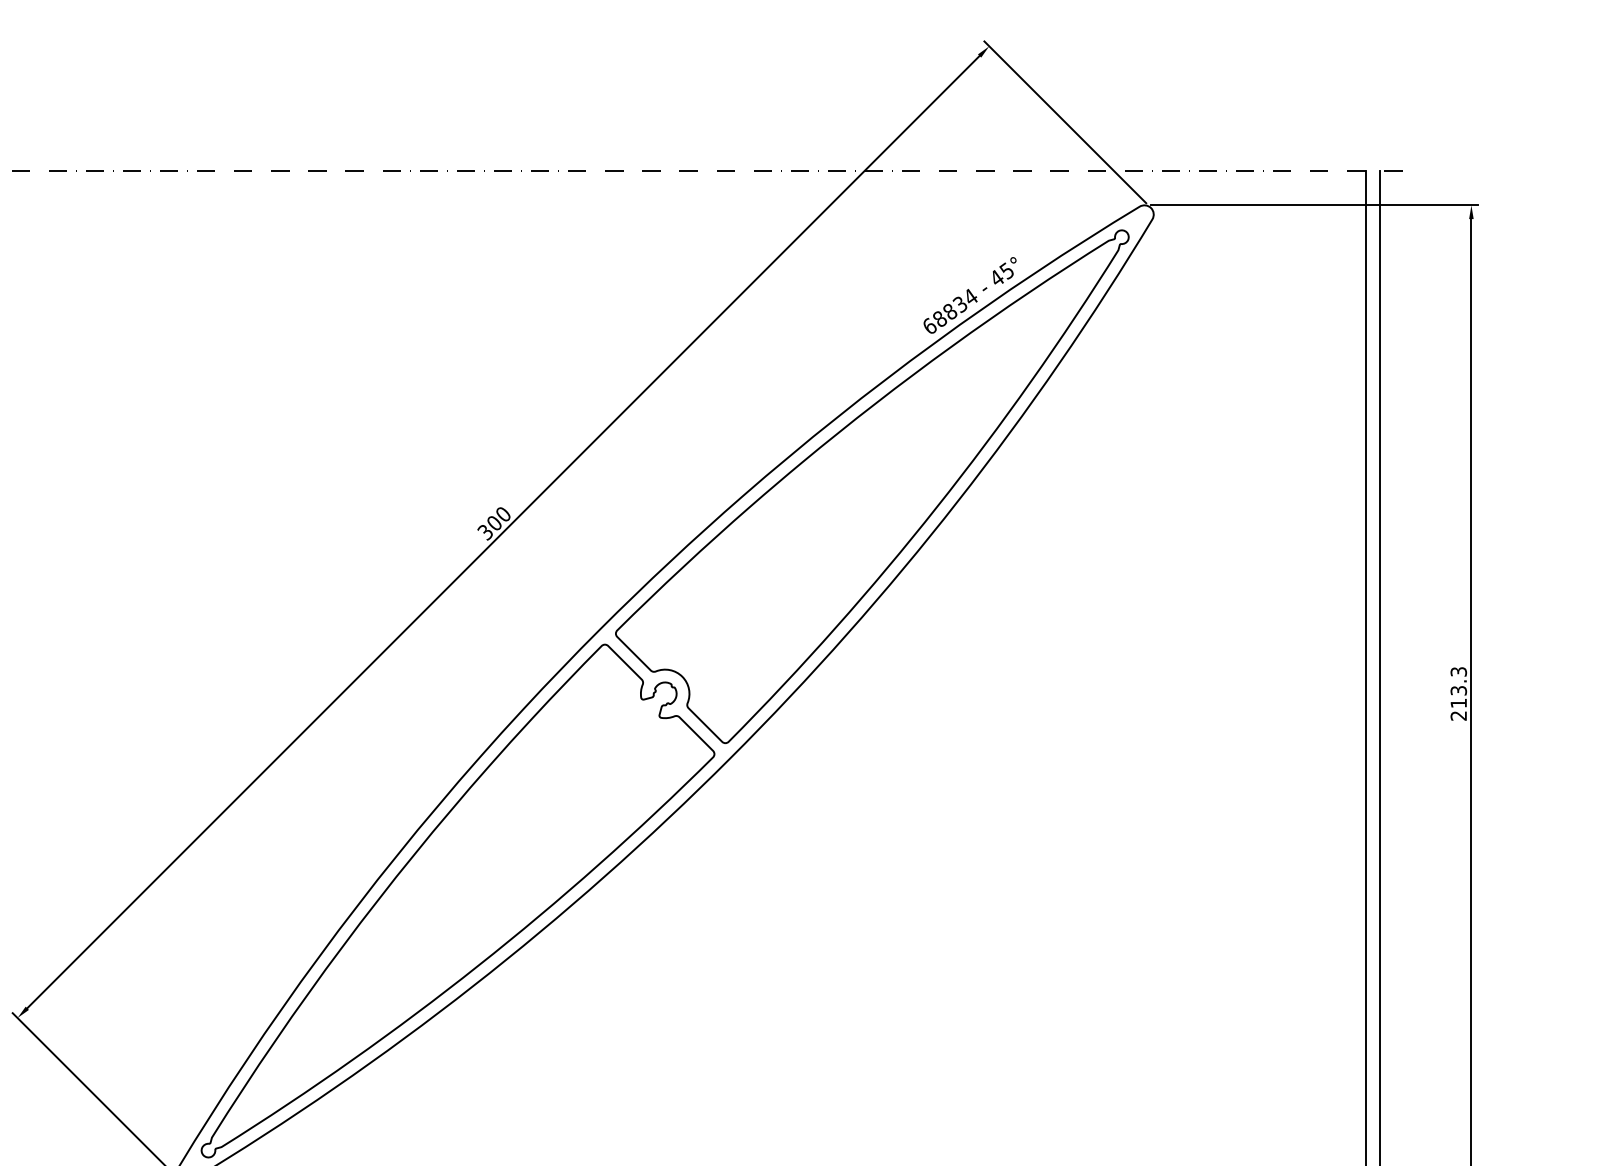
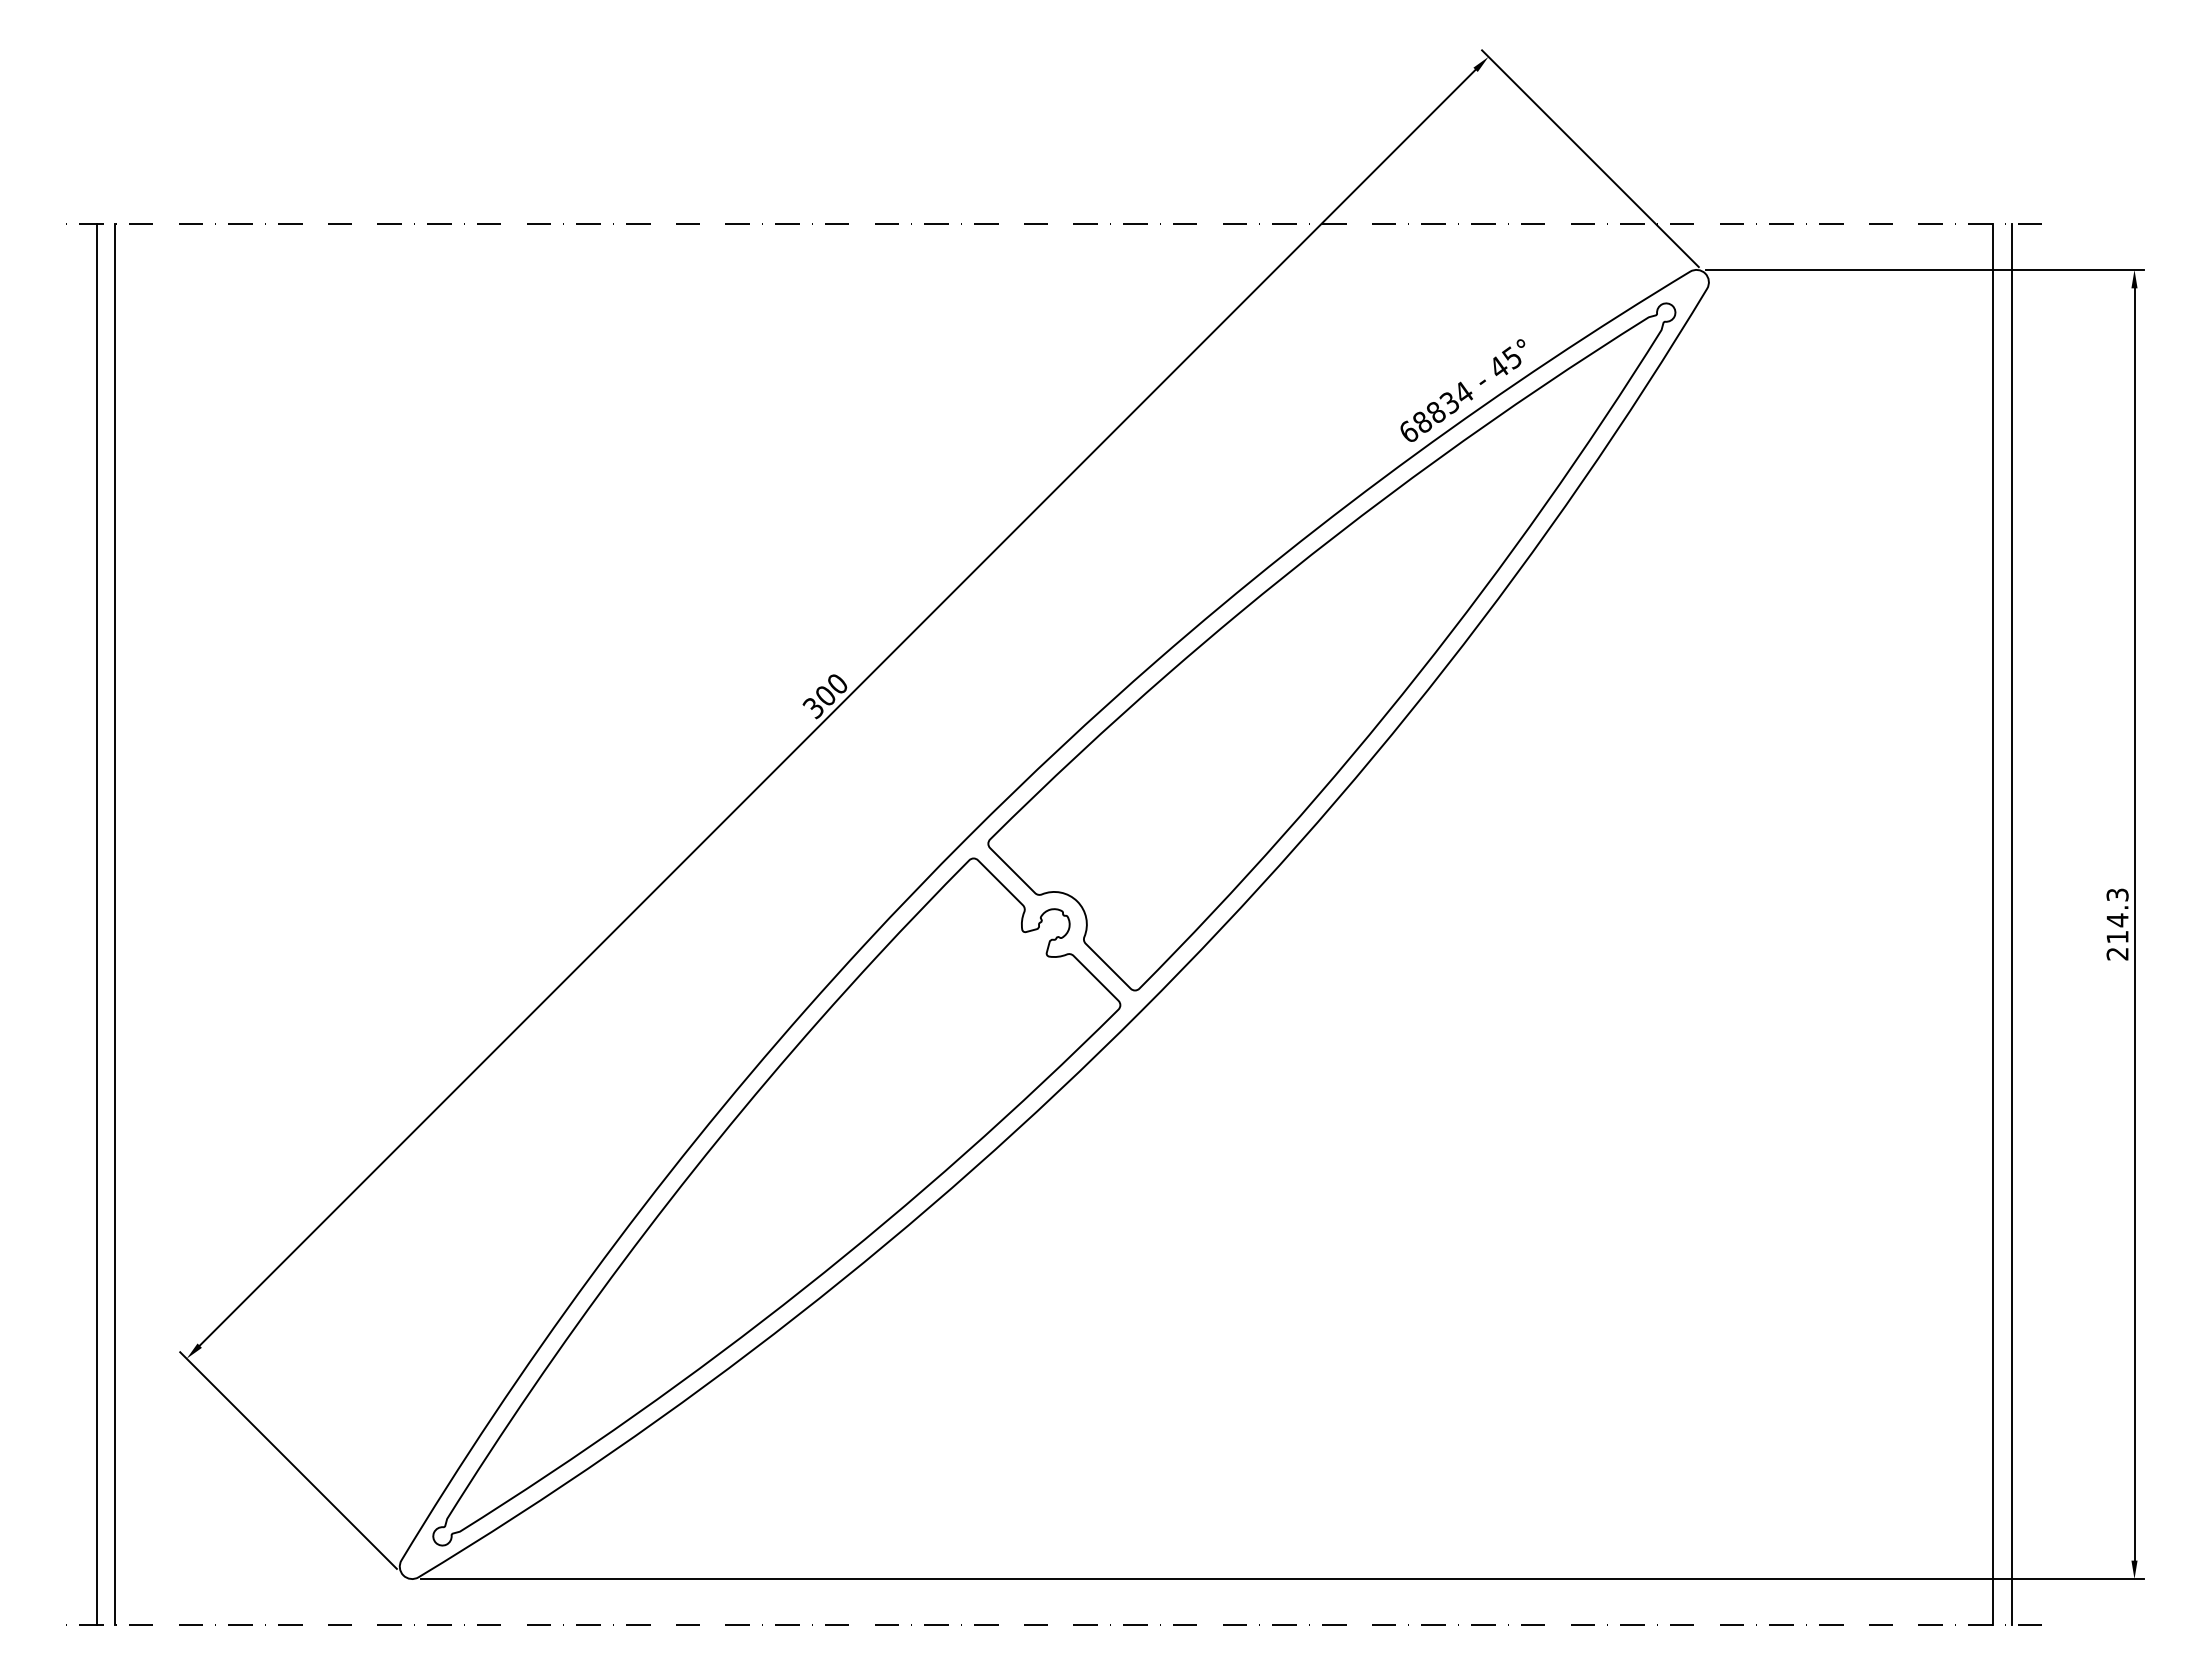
text: (1458, 690) -> (2117, 920), 213.3 -> 214.3

